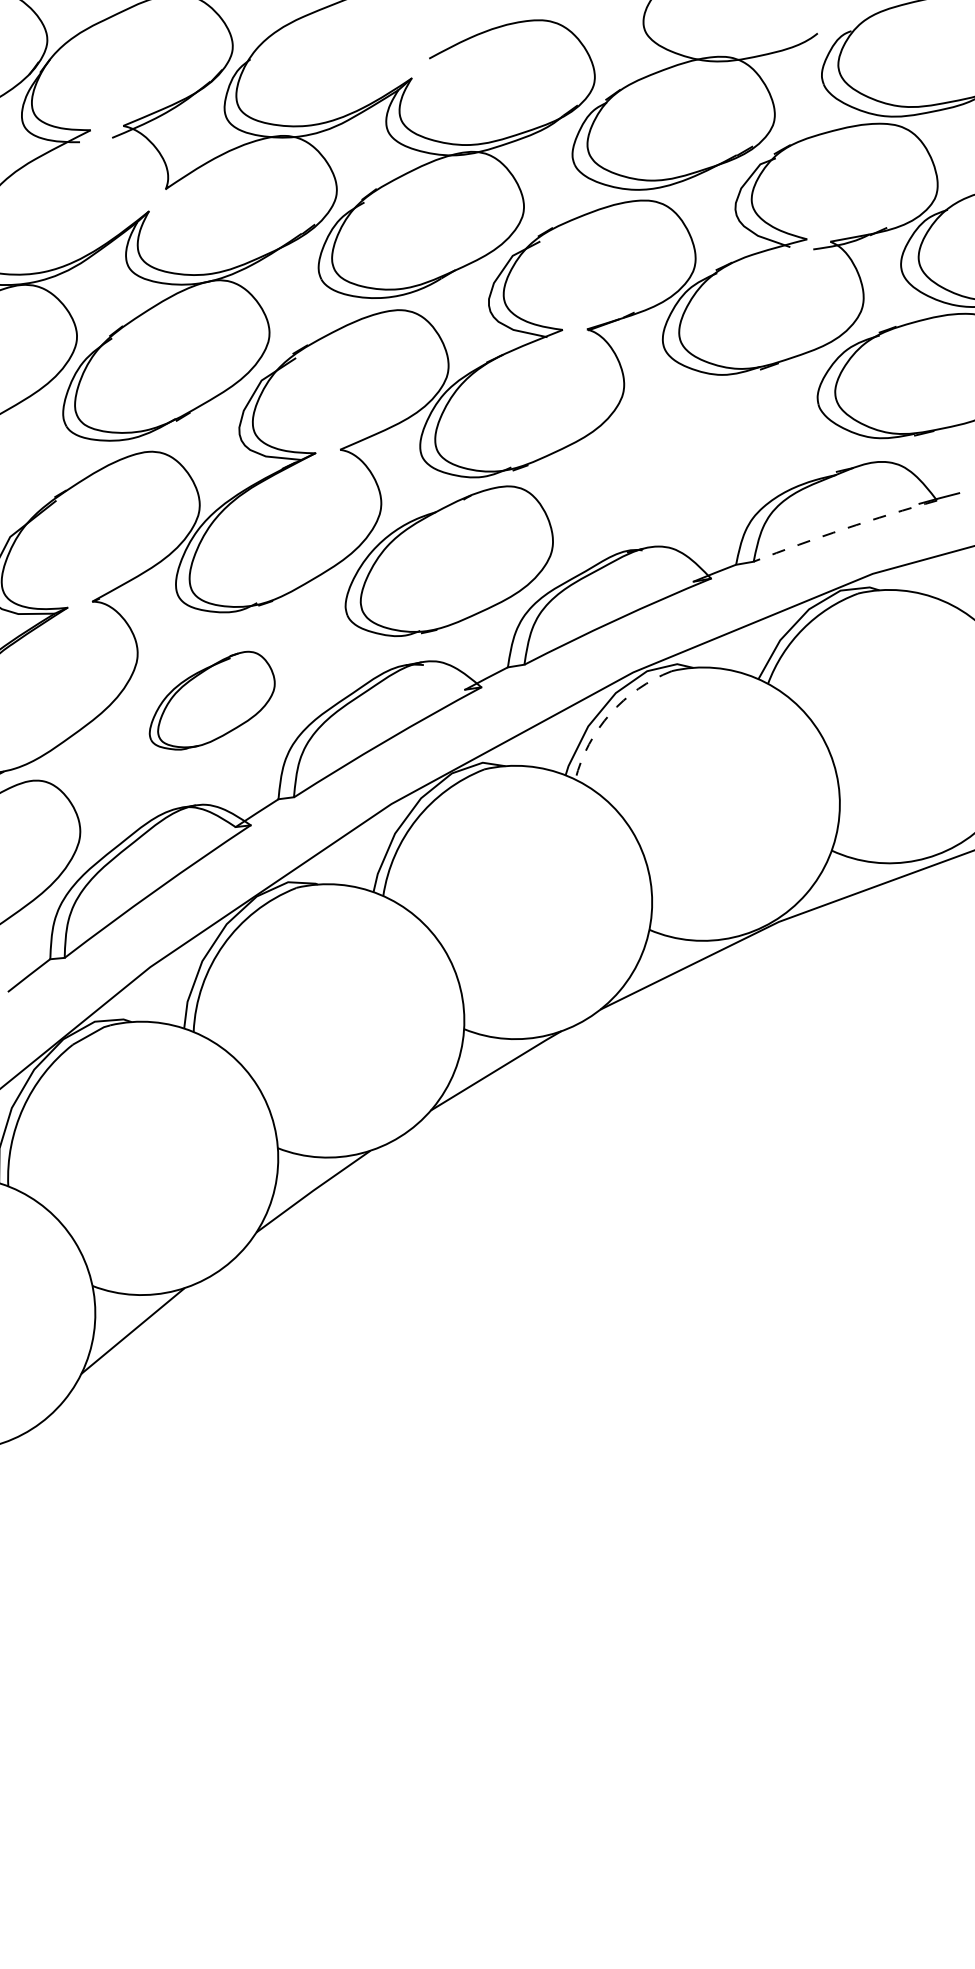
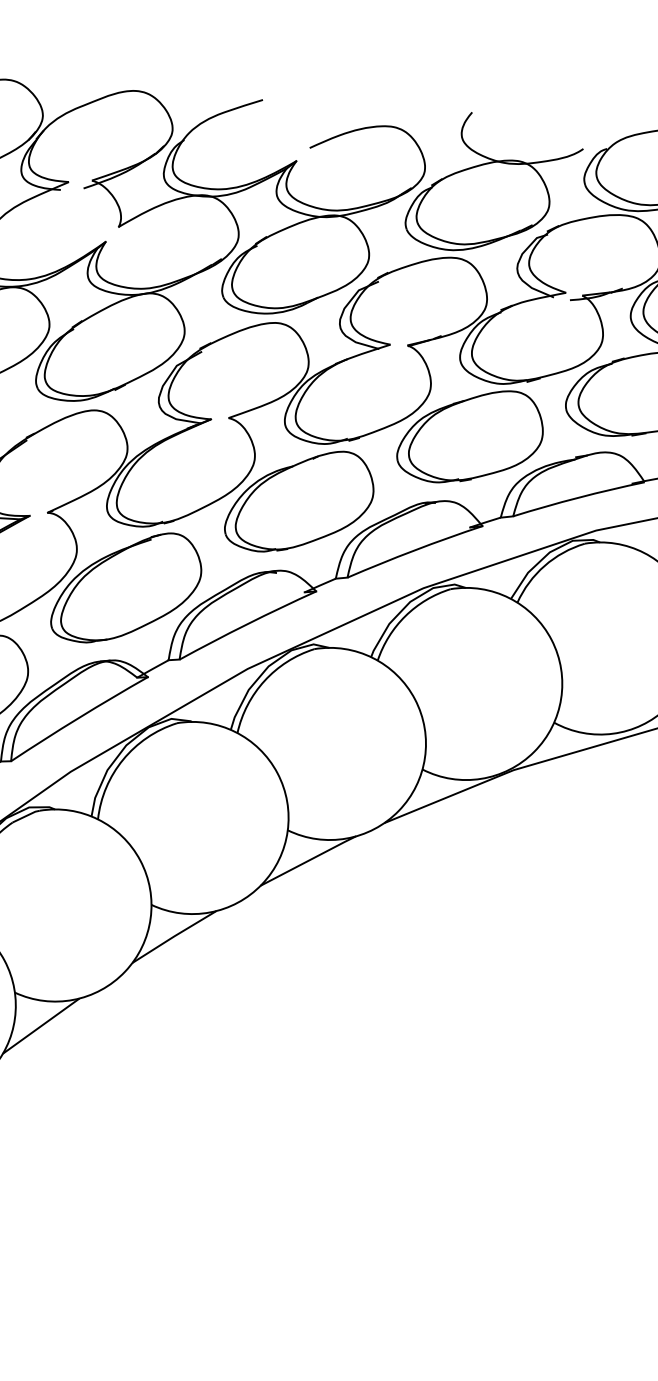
part: (685, 452) -> (470, 436), added
arc: (844, 528) -> (578, 497), dashed -> solid
part: (212, 700) -> (127, 587), size x1.67
arc: (610, 713) -> (405, 615), dashed -> solid

